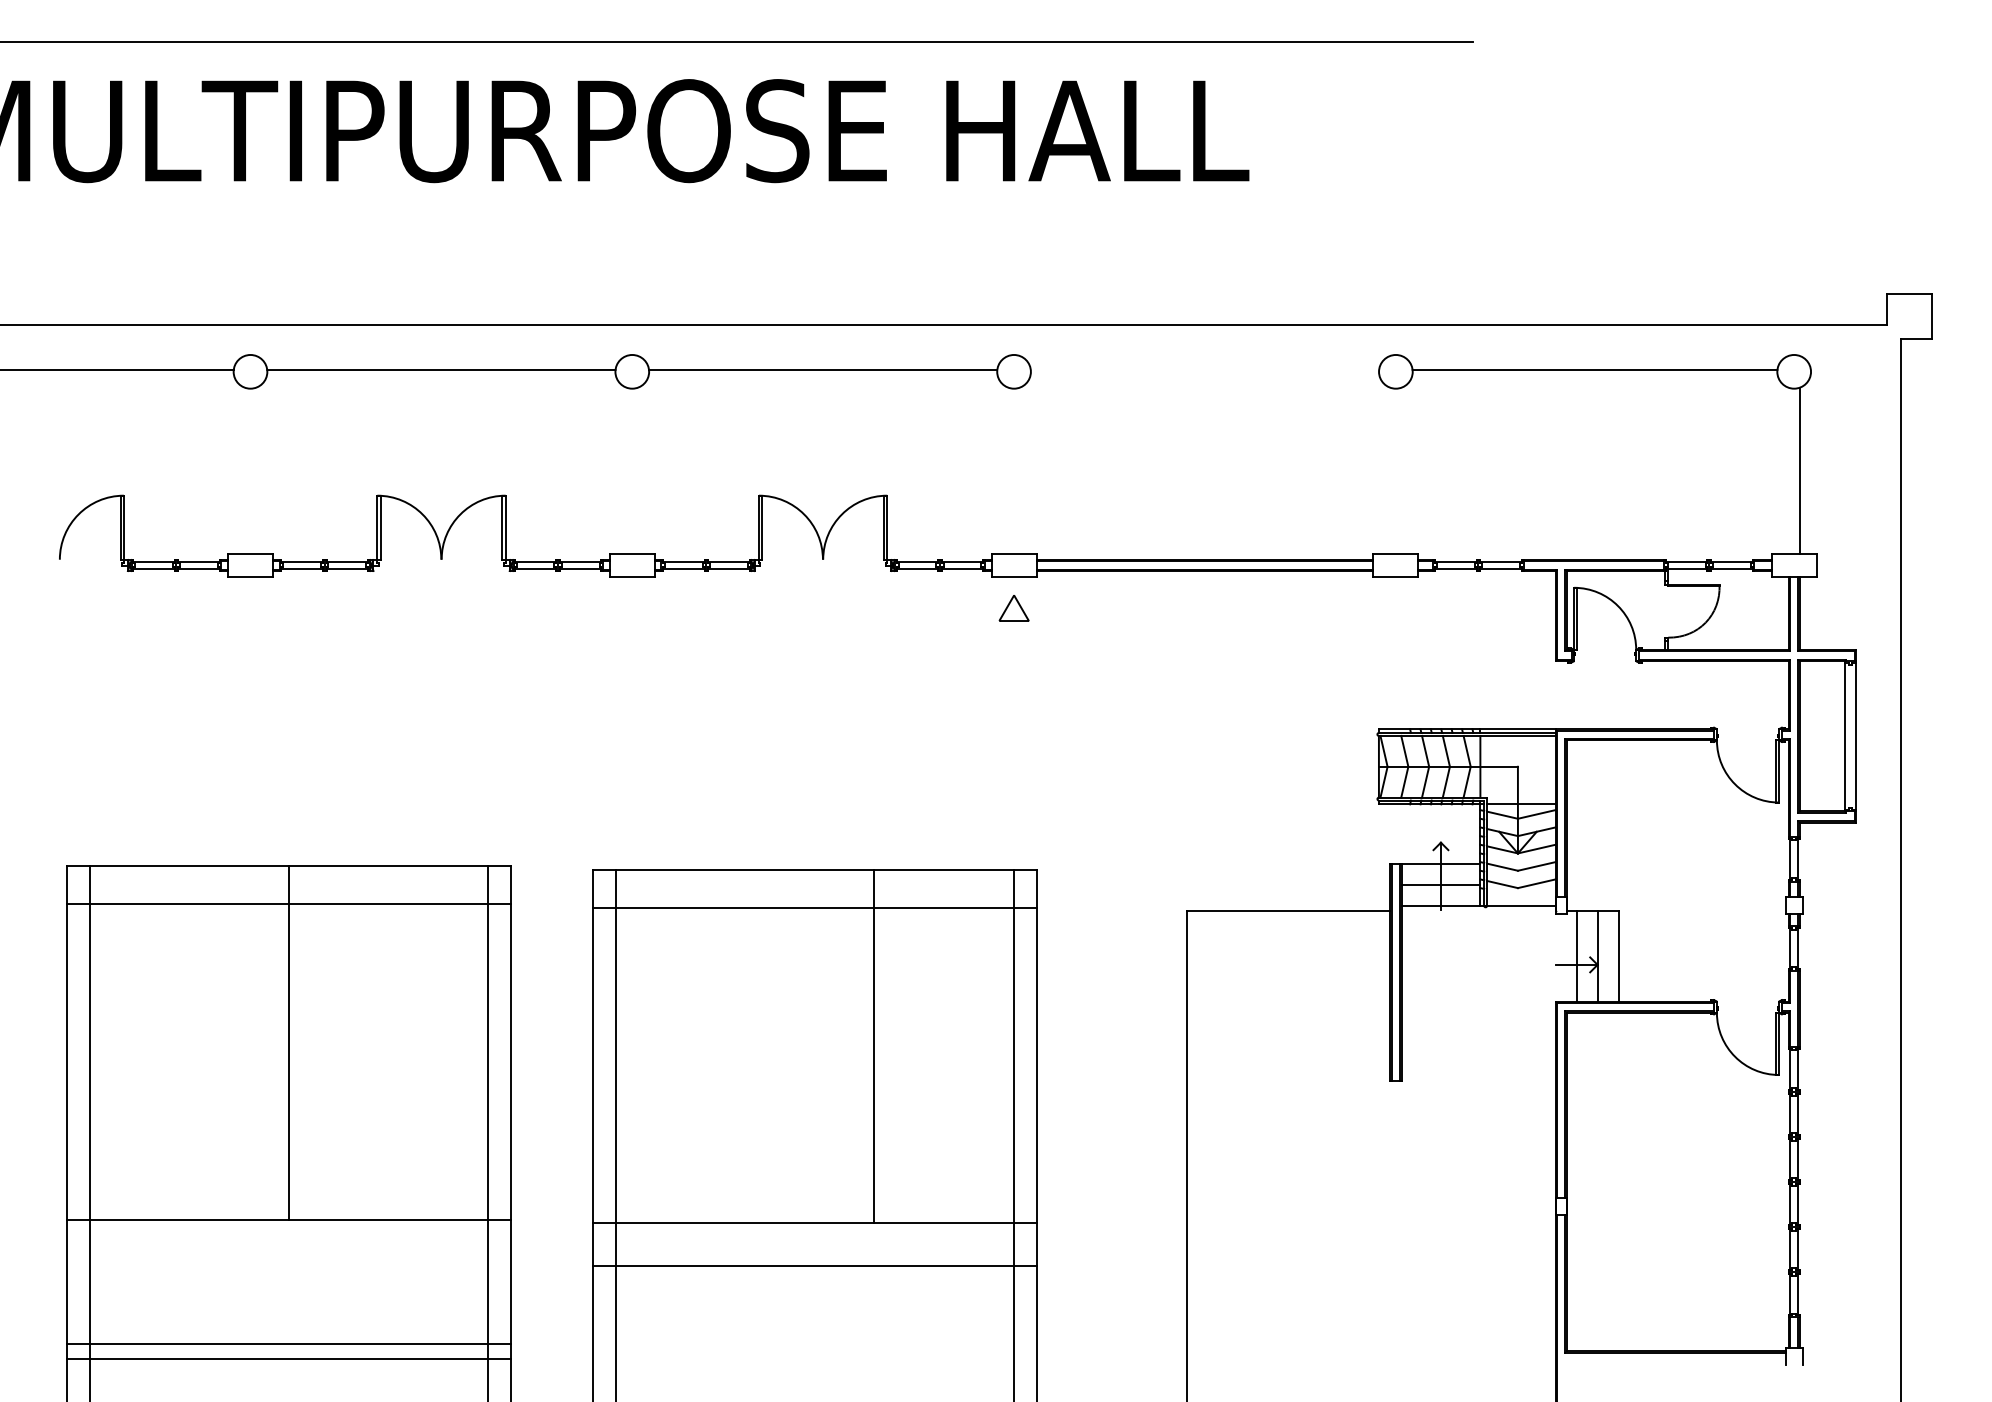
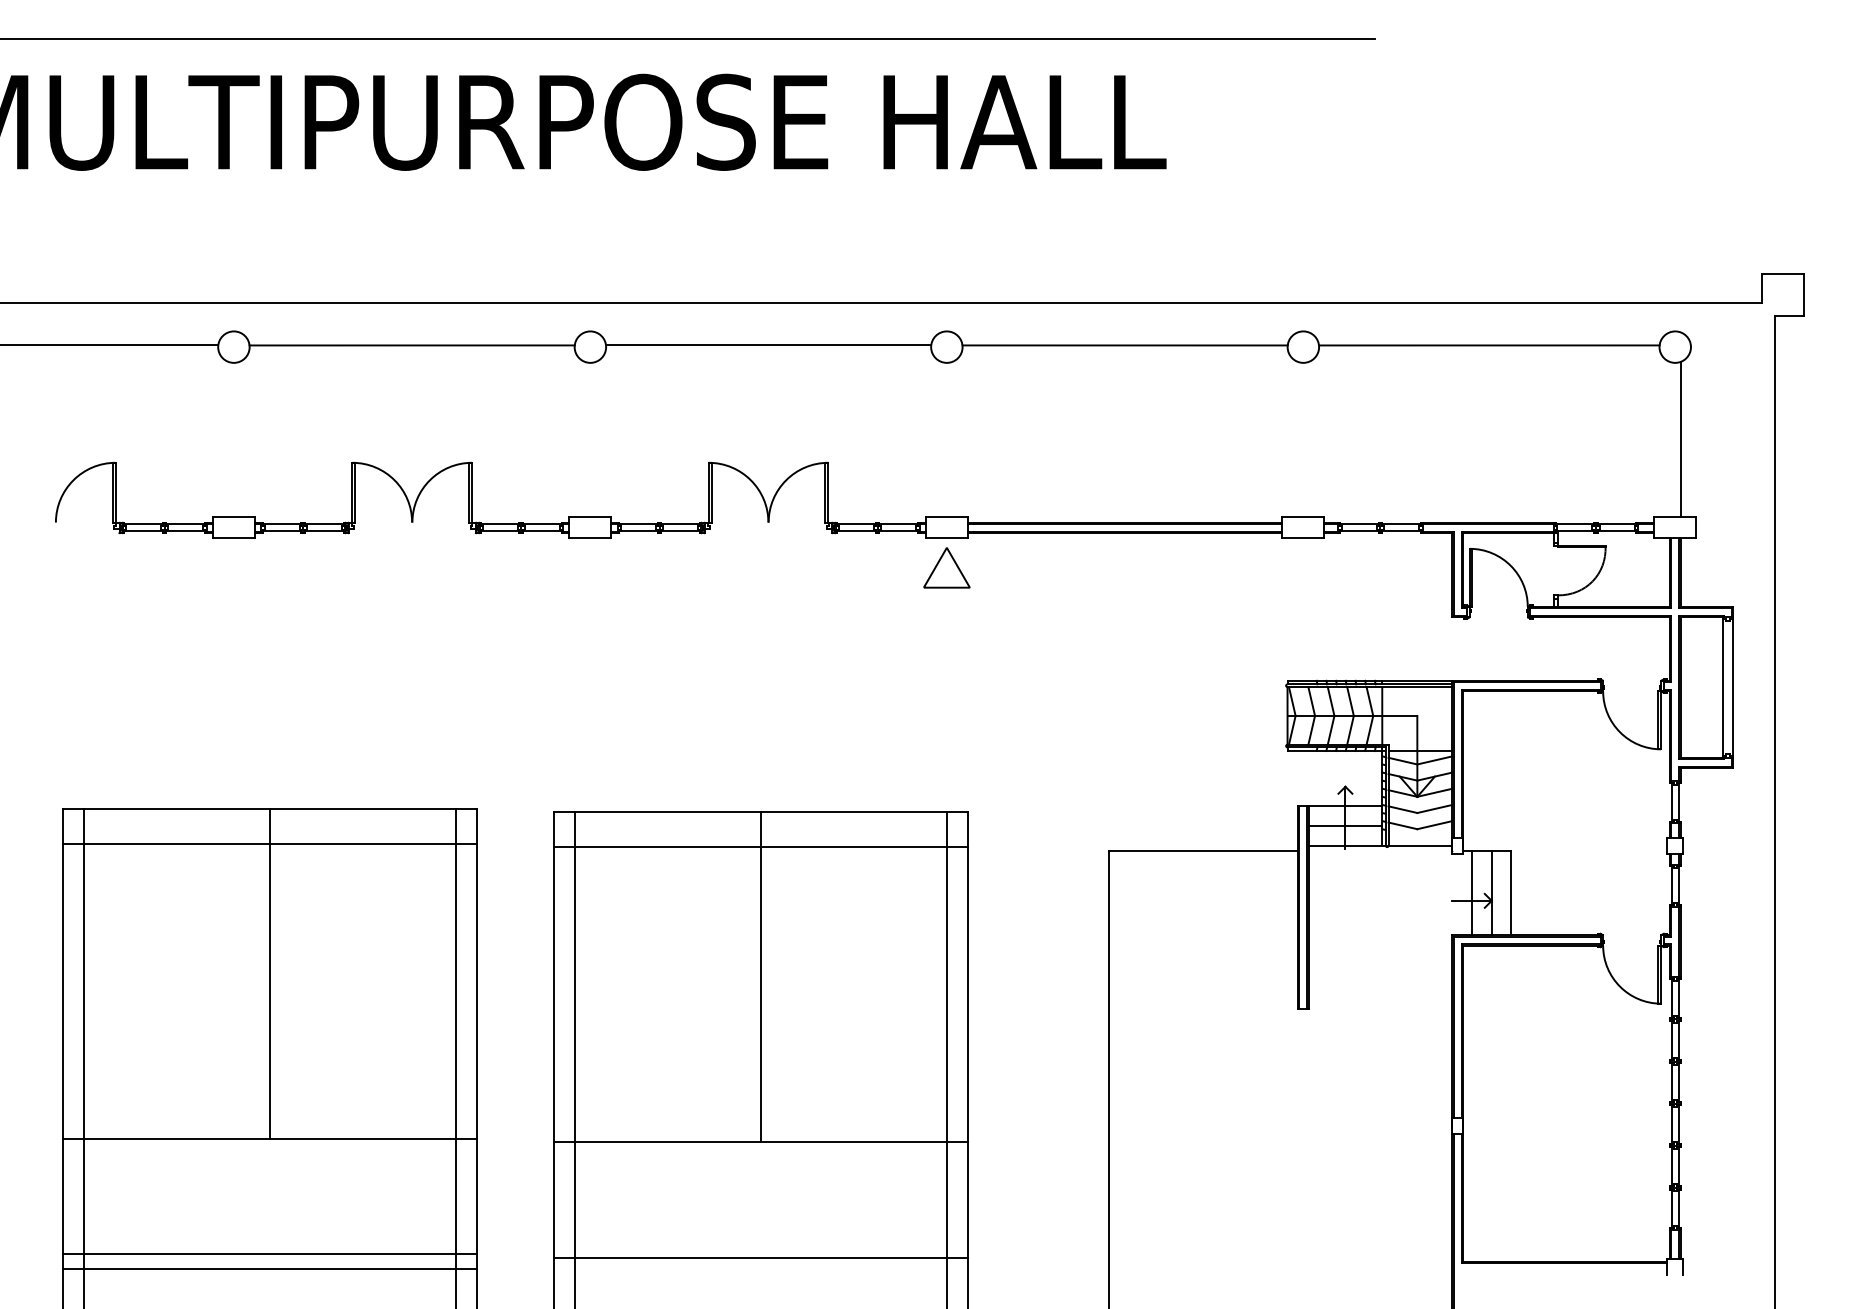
line: (1204, 370) -> (1124, 345), added
part: (1013, 607) -> (946, 567), size x1.67
line: (873, 1046) -> (760, 977), moved
line: (814, 1266) -> (760, 1258), moved

